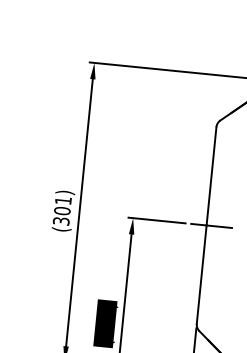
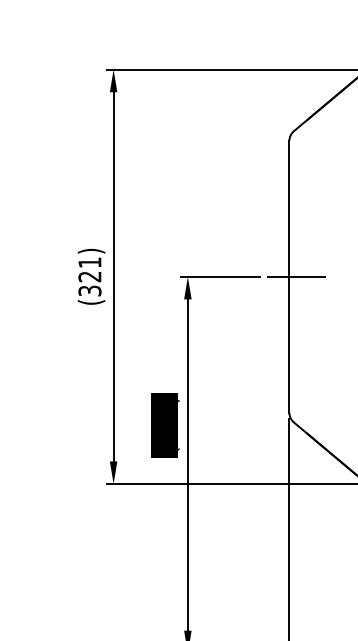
text: (62, 210) -> (89, 276), (301) -> (321)

